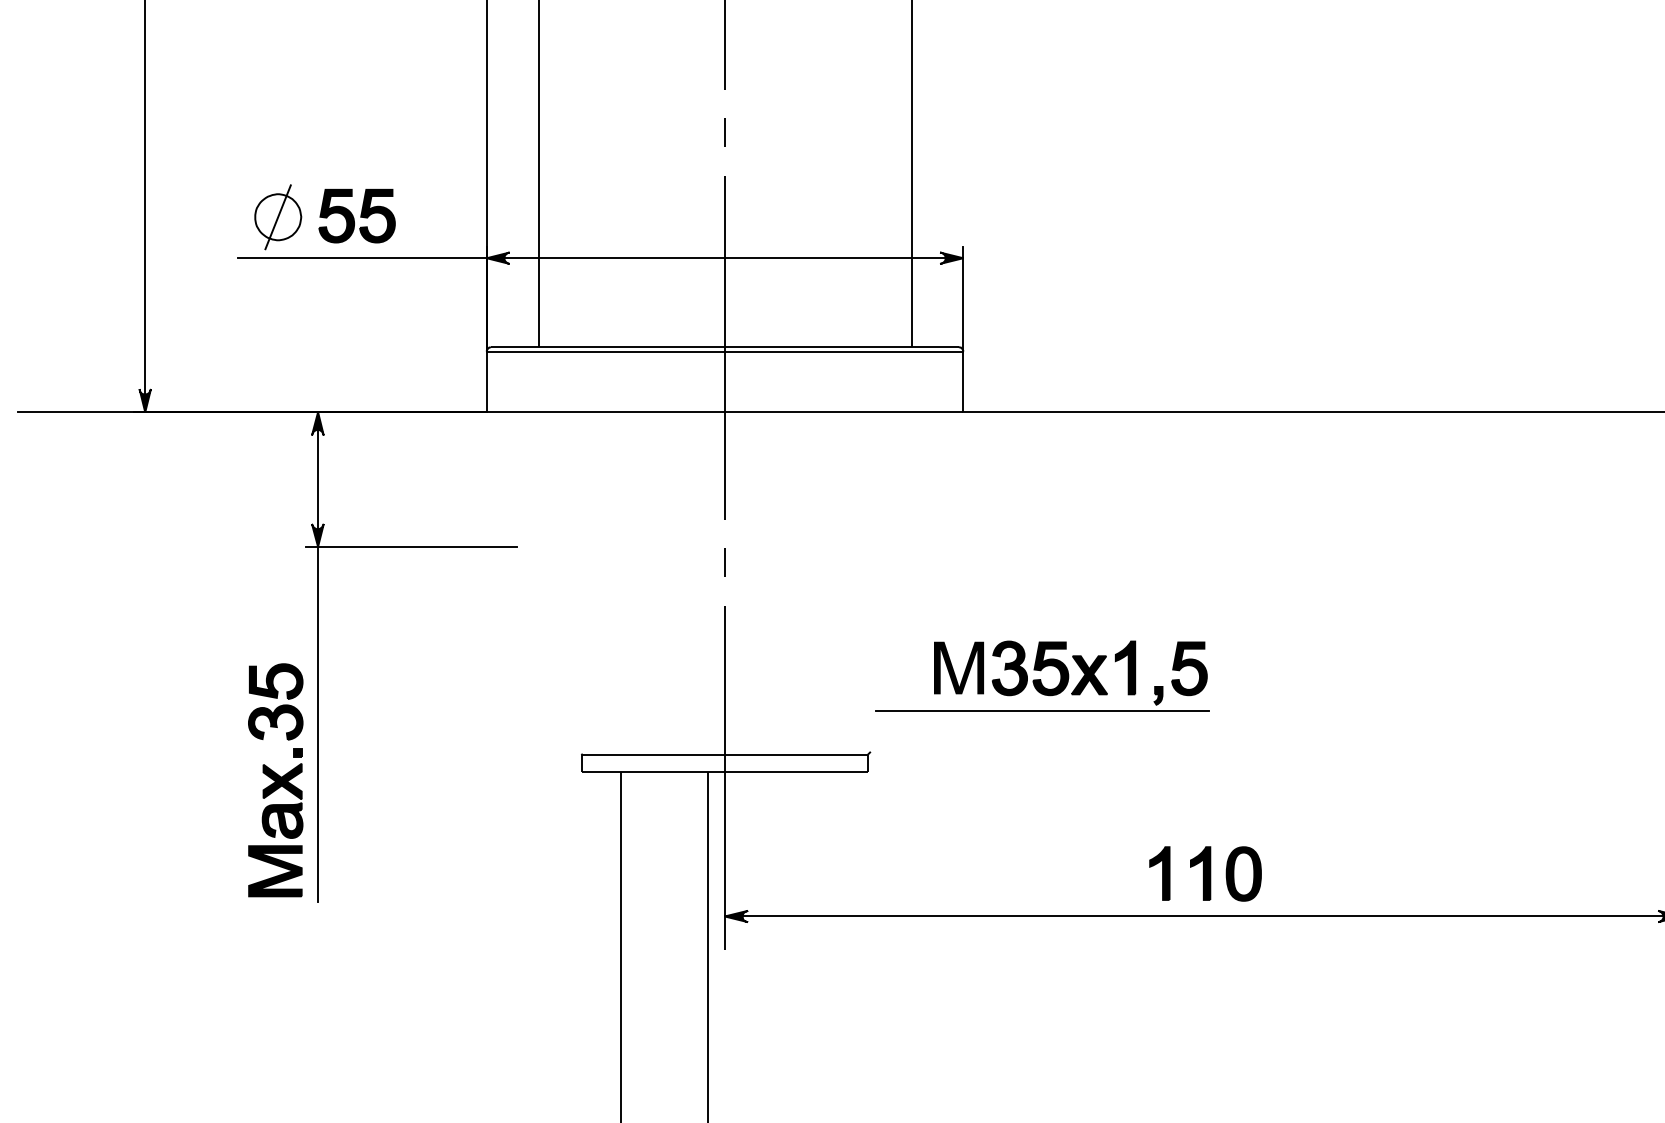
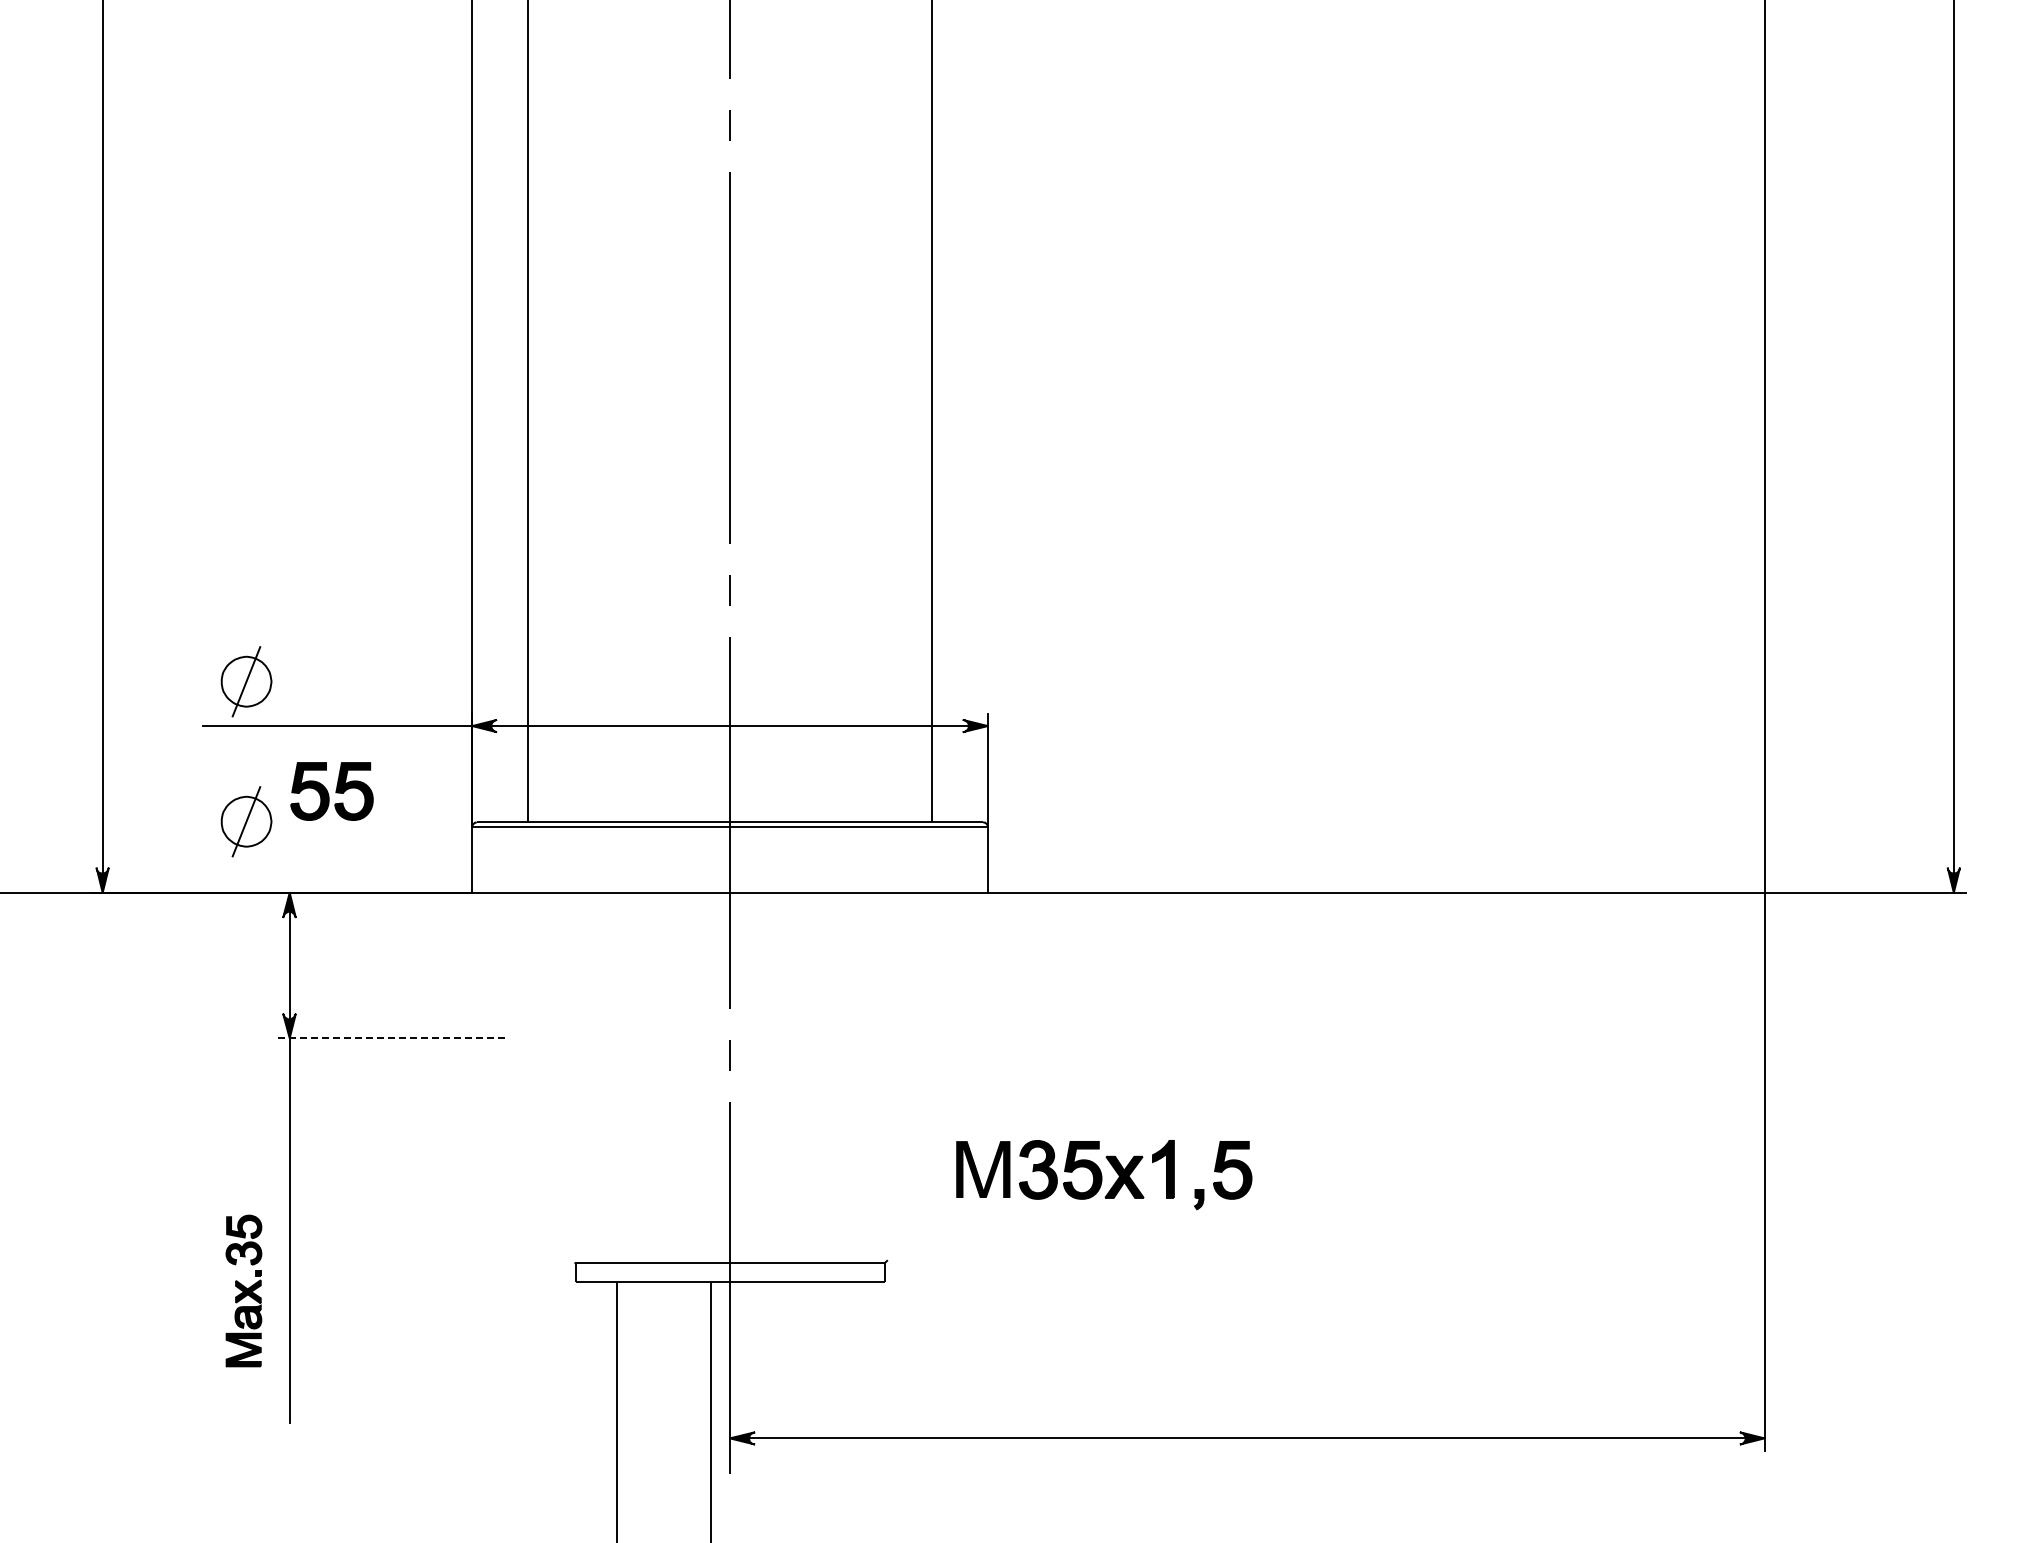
part: (356, 216) -> (331, 791), moved
part: (278, 346) -> (246, 821), added
line: (411, 546) -> (390, 1038), solid -> dashed
line: (1042, 711) -> (1073, 1216), removed
part: (275, 779) -> (243, 1290), size x0.6
part: (1205, 874) -> (1249, 1392), removed

